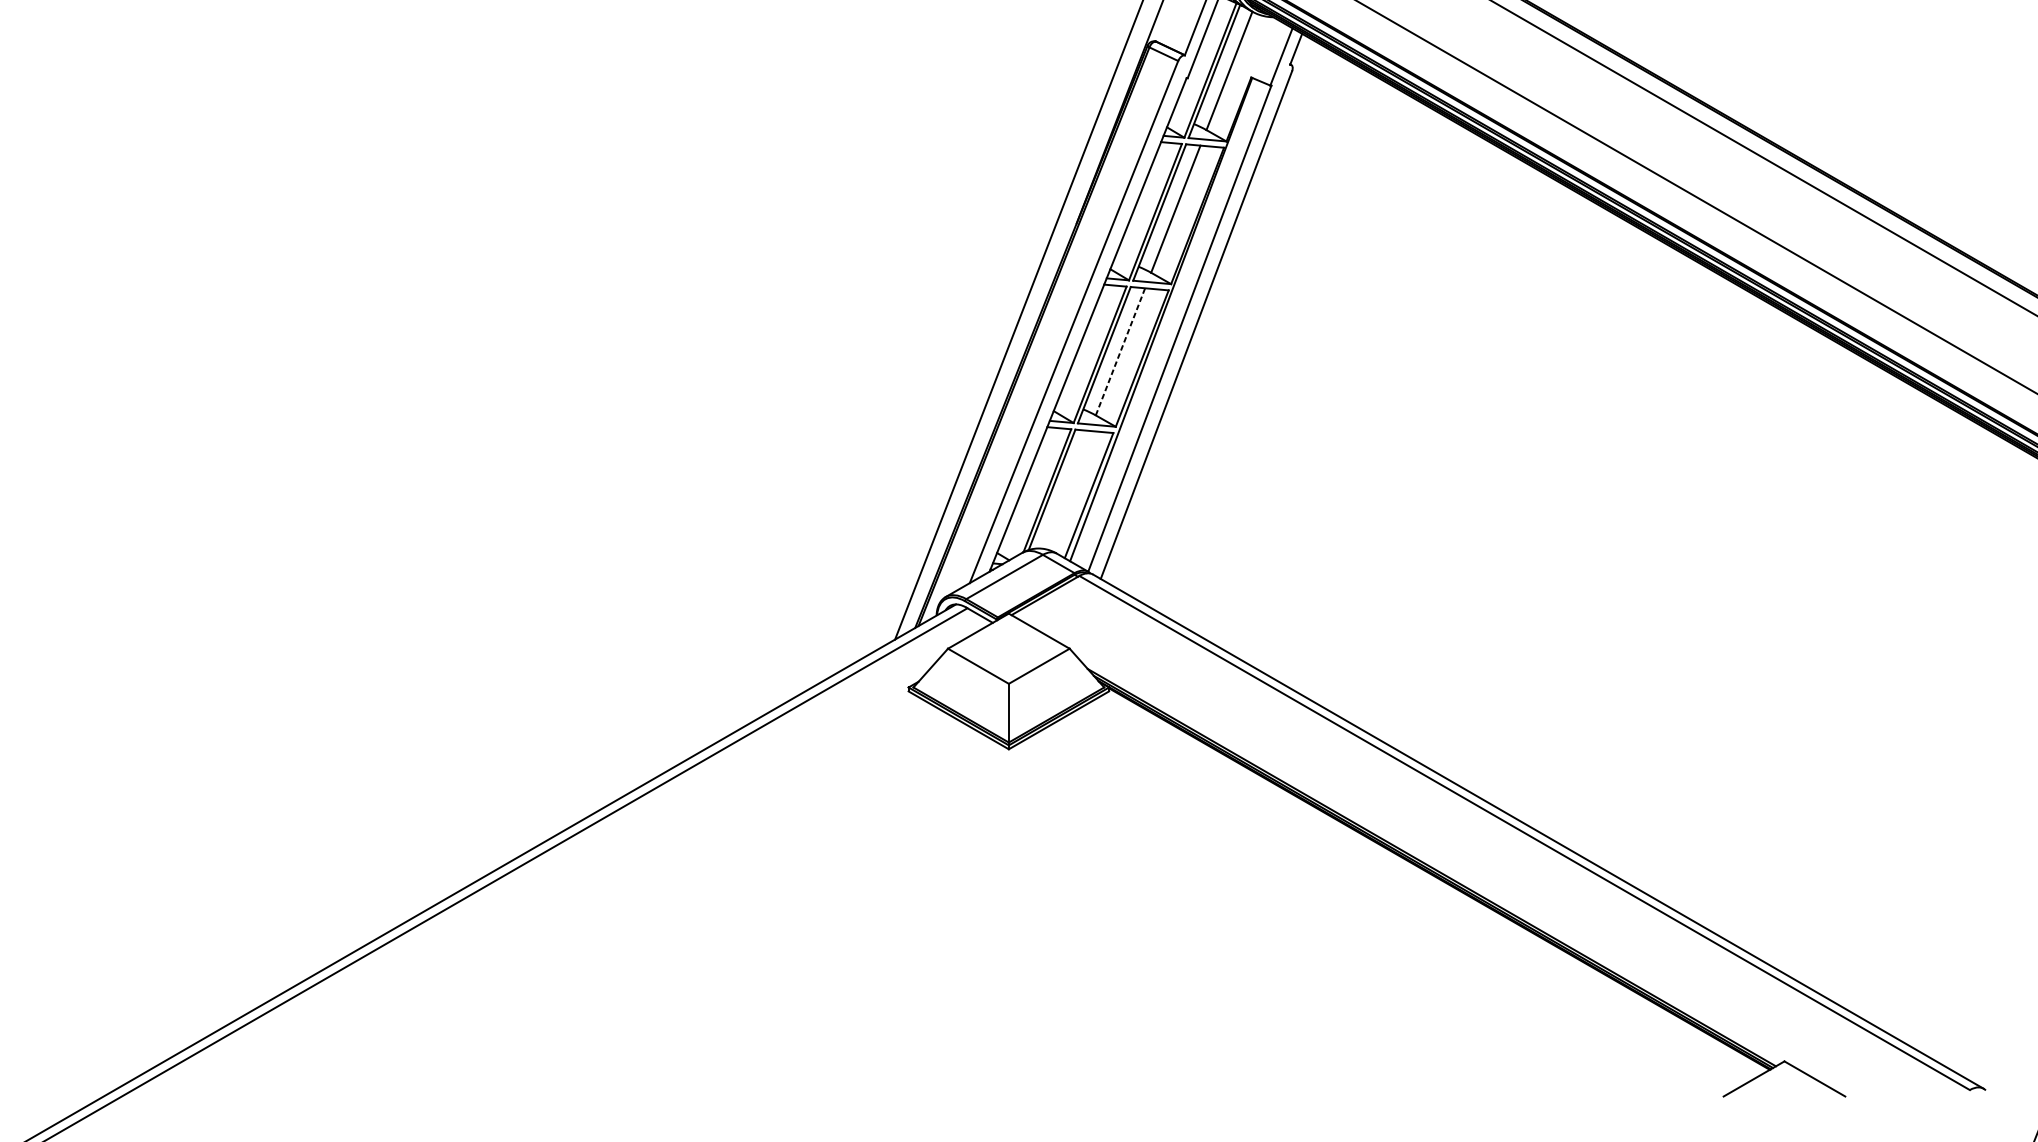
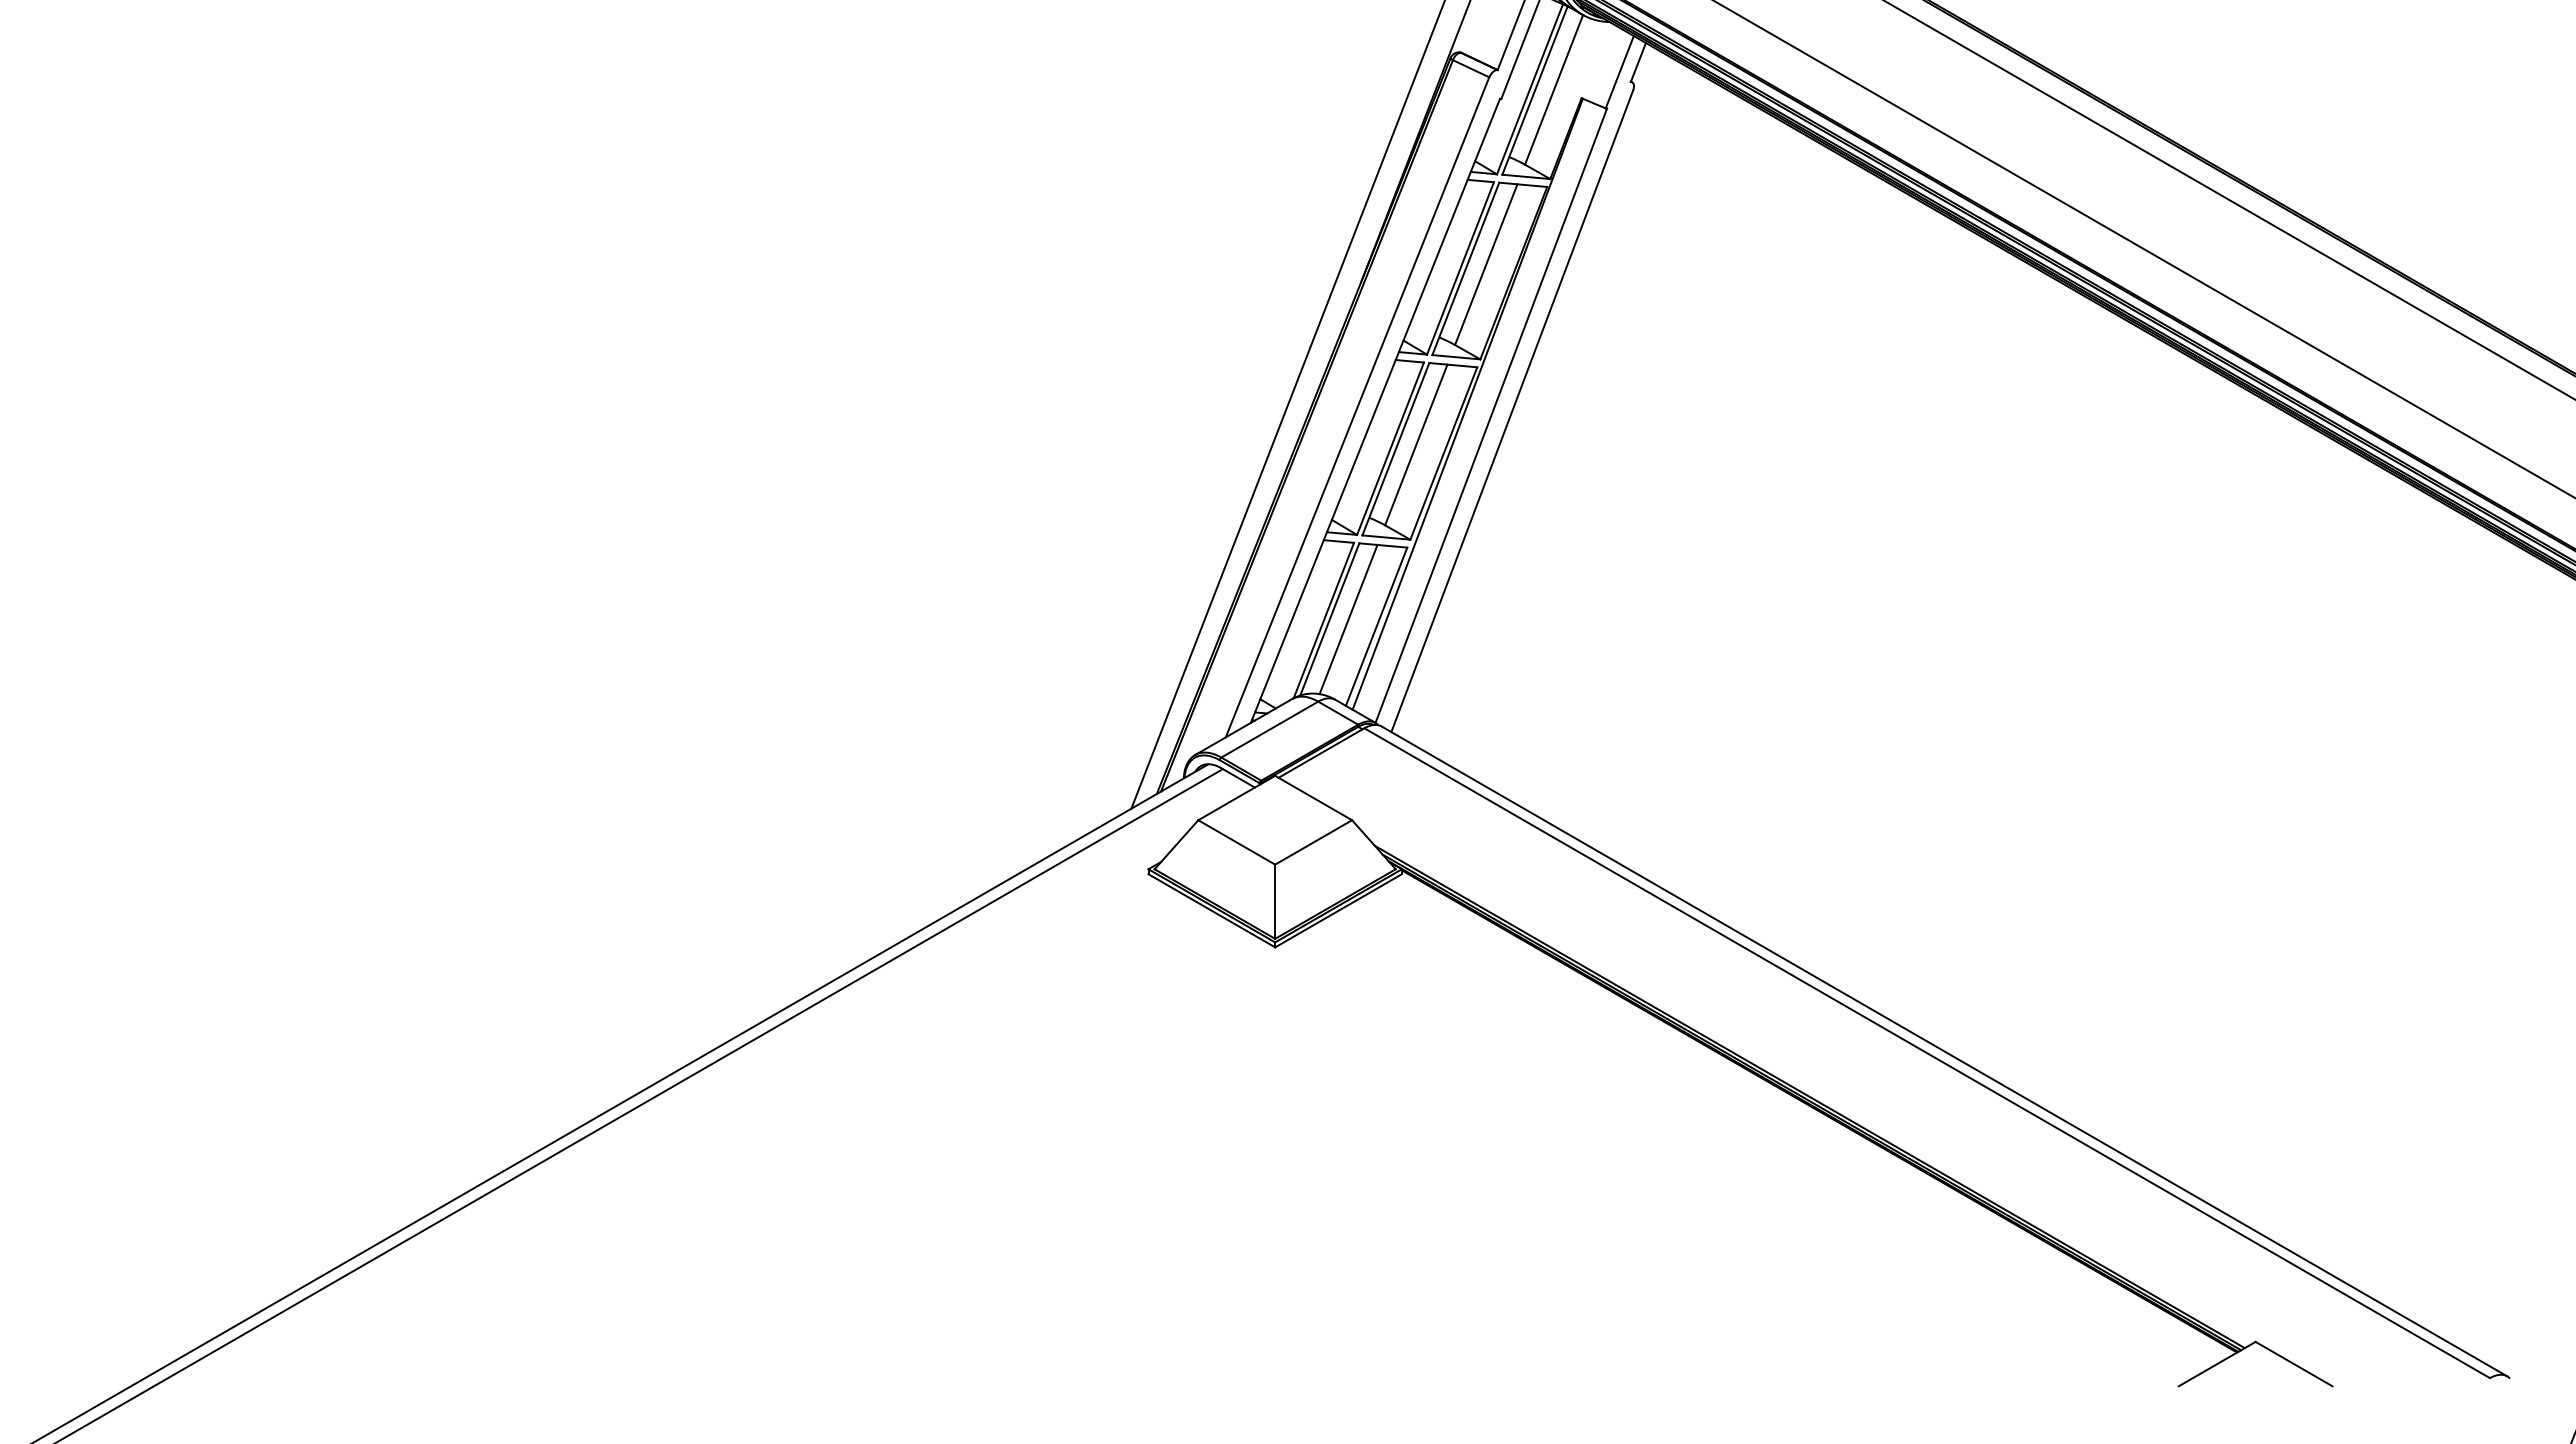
line: (1120, 351) -> (1416, 444), dashed -> solid
line: (1066, 489) -> (1348, 619), added

